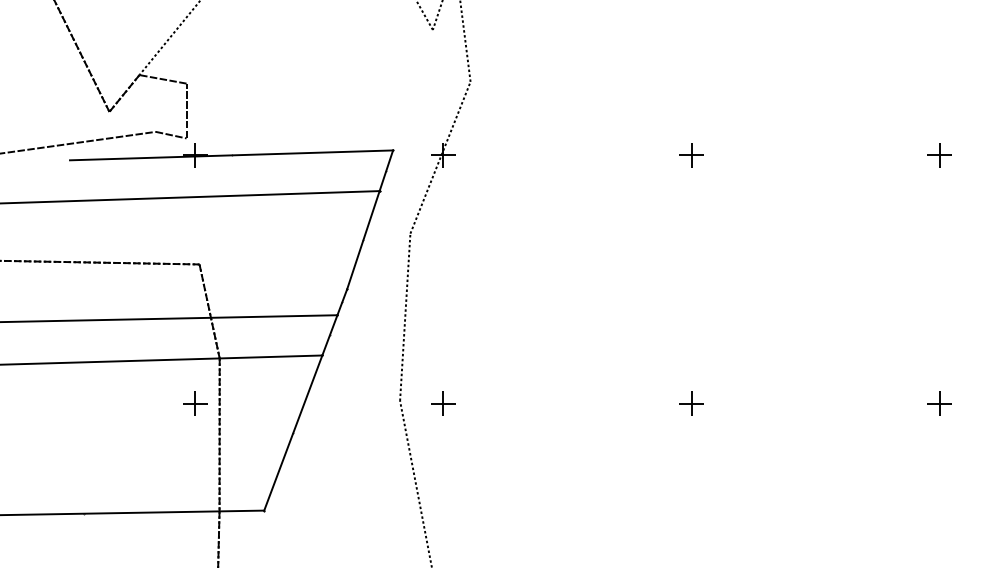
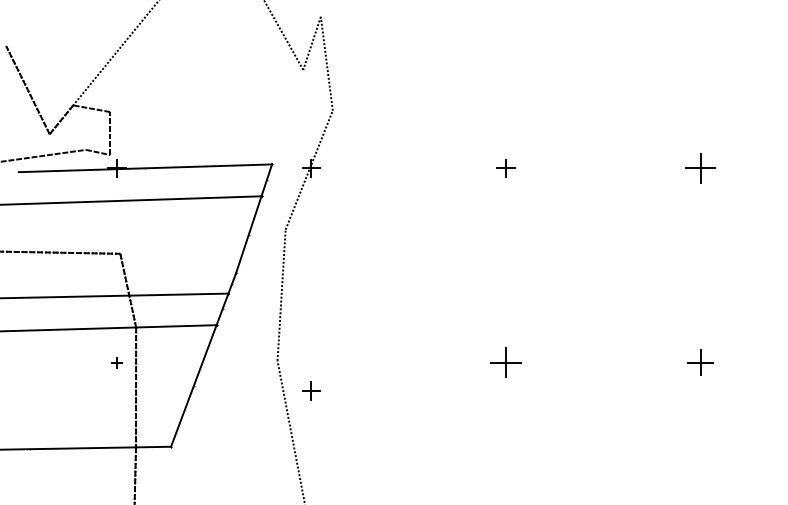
part: (939, 155) -> (700, 168), size x1.6
part: (194, 403) -> (116, 362), size x0.6
part: (443, 403) -> (311, 390), moved
part: (690, 403) -> (505, 362), size x1.6
part: (939, 403) -> (700, 362), size x1.4

